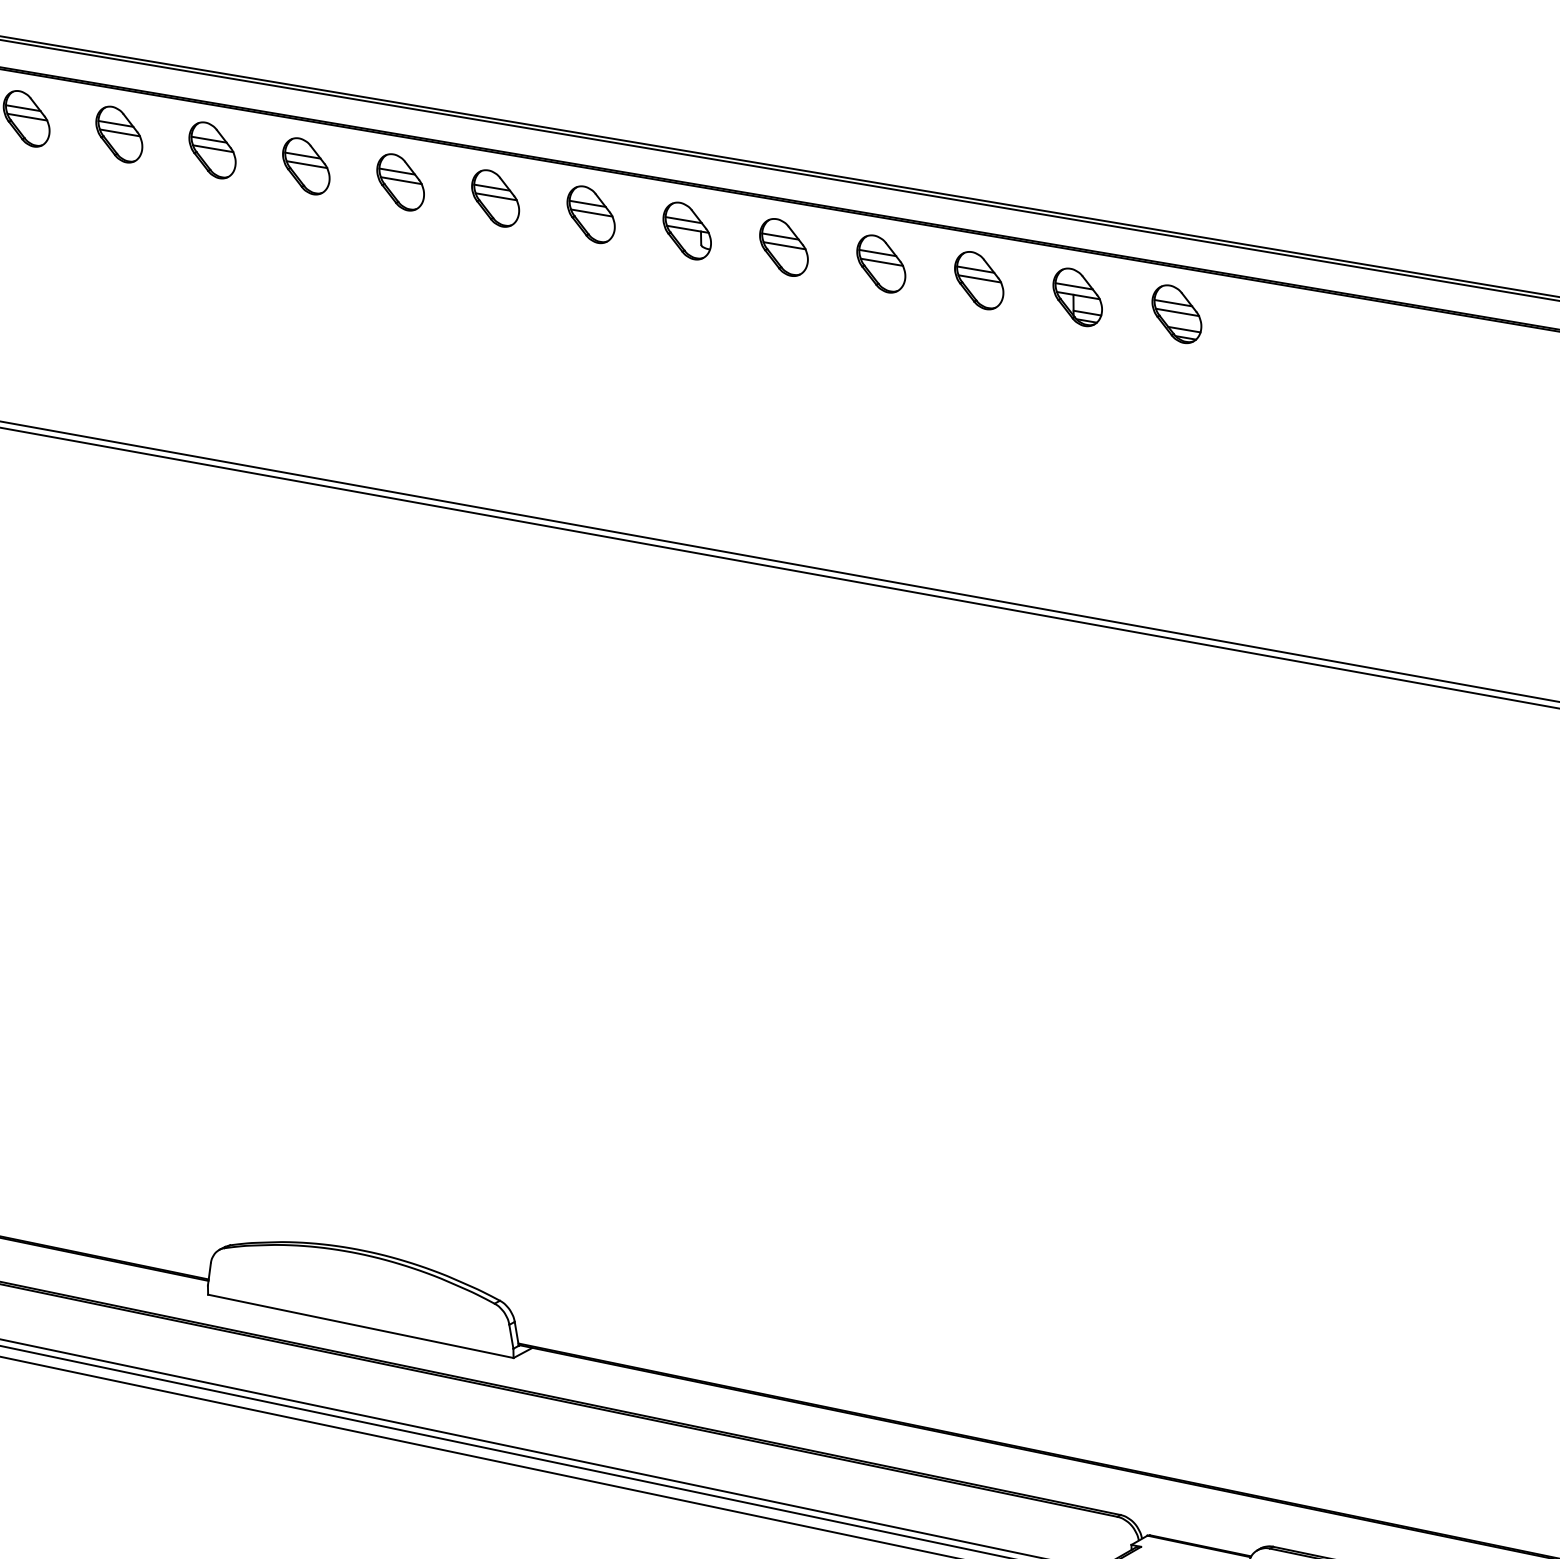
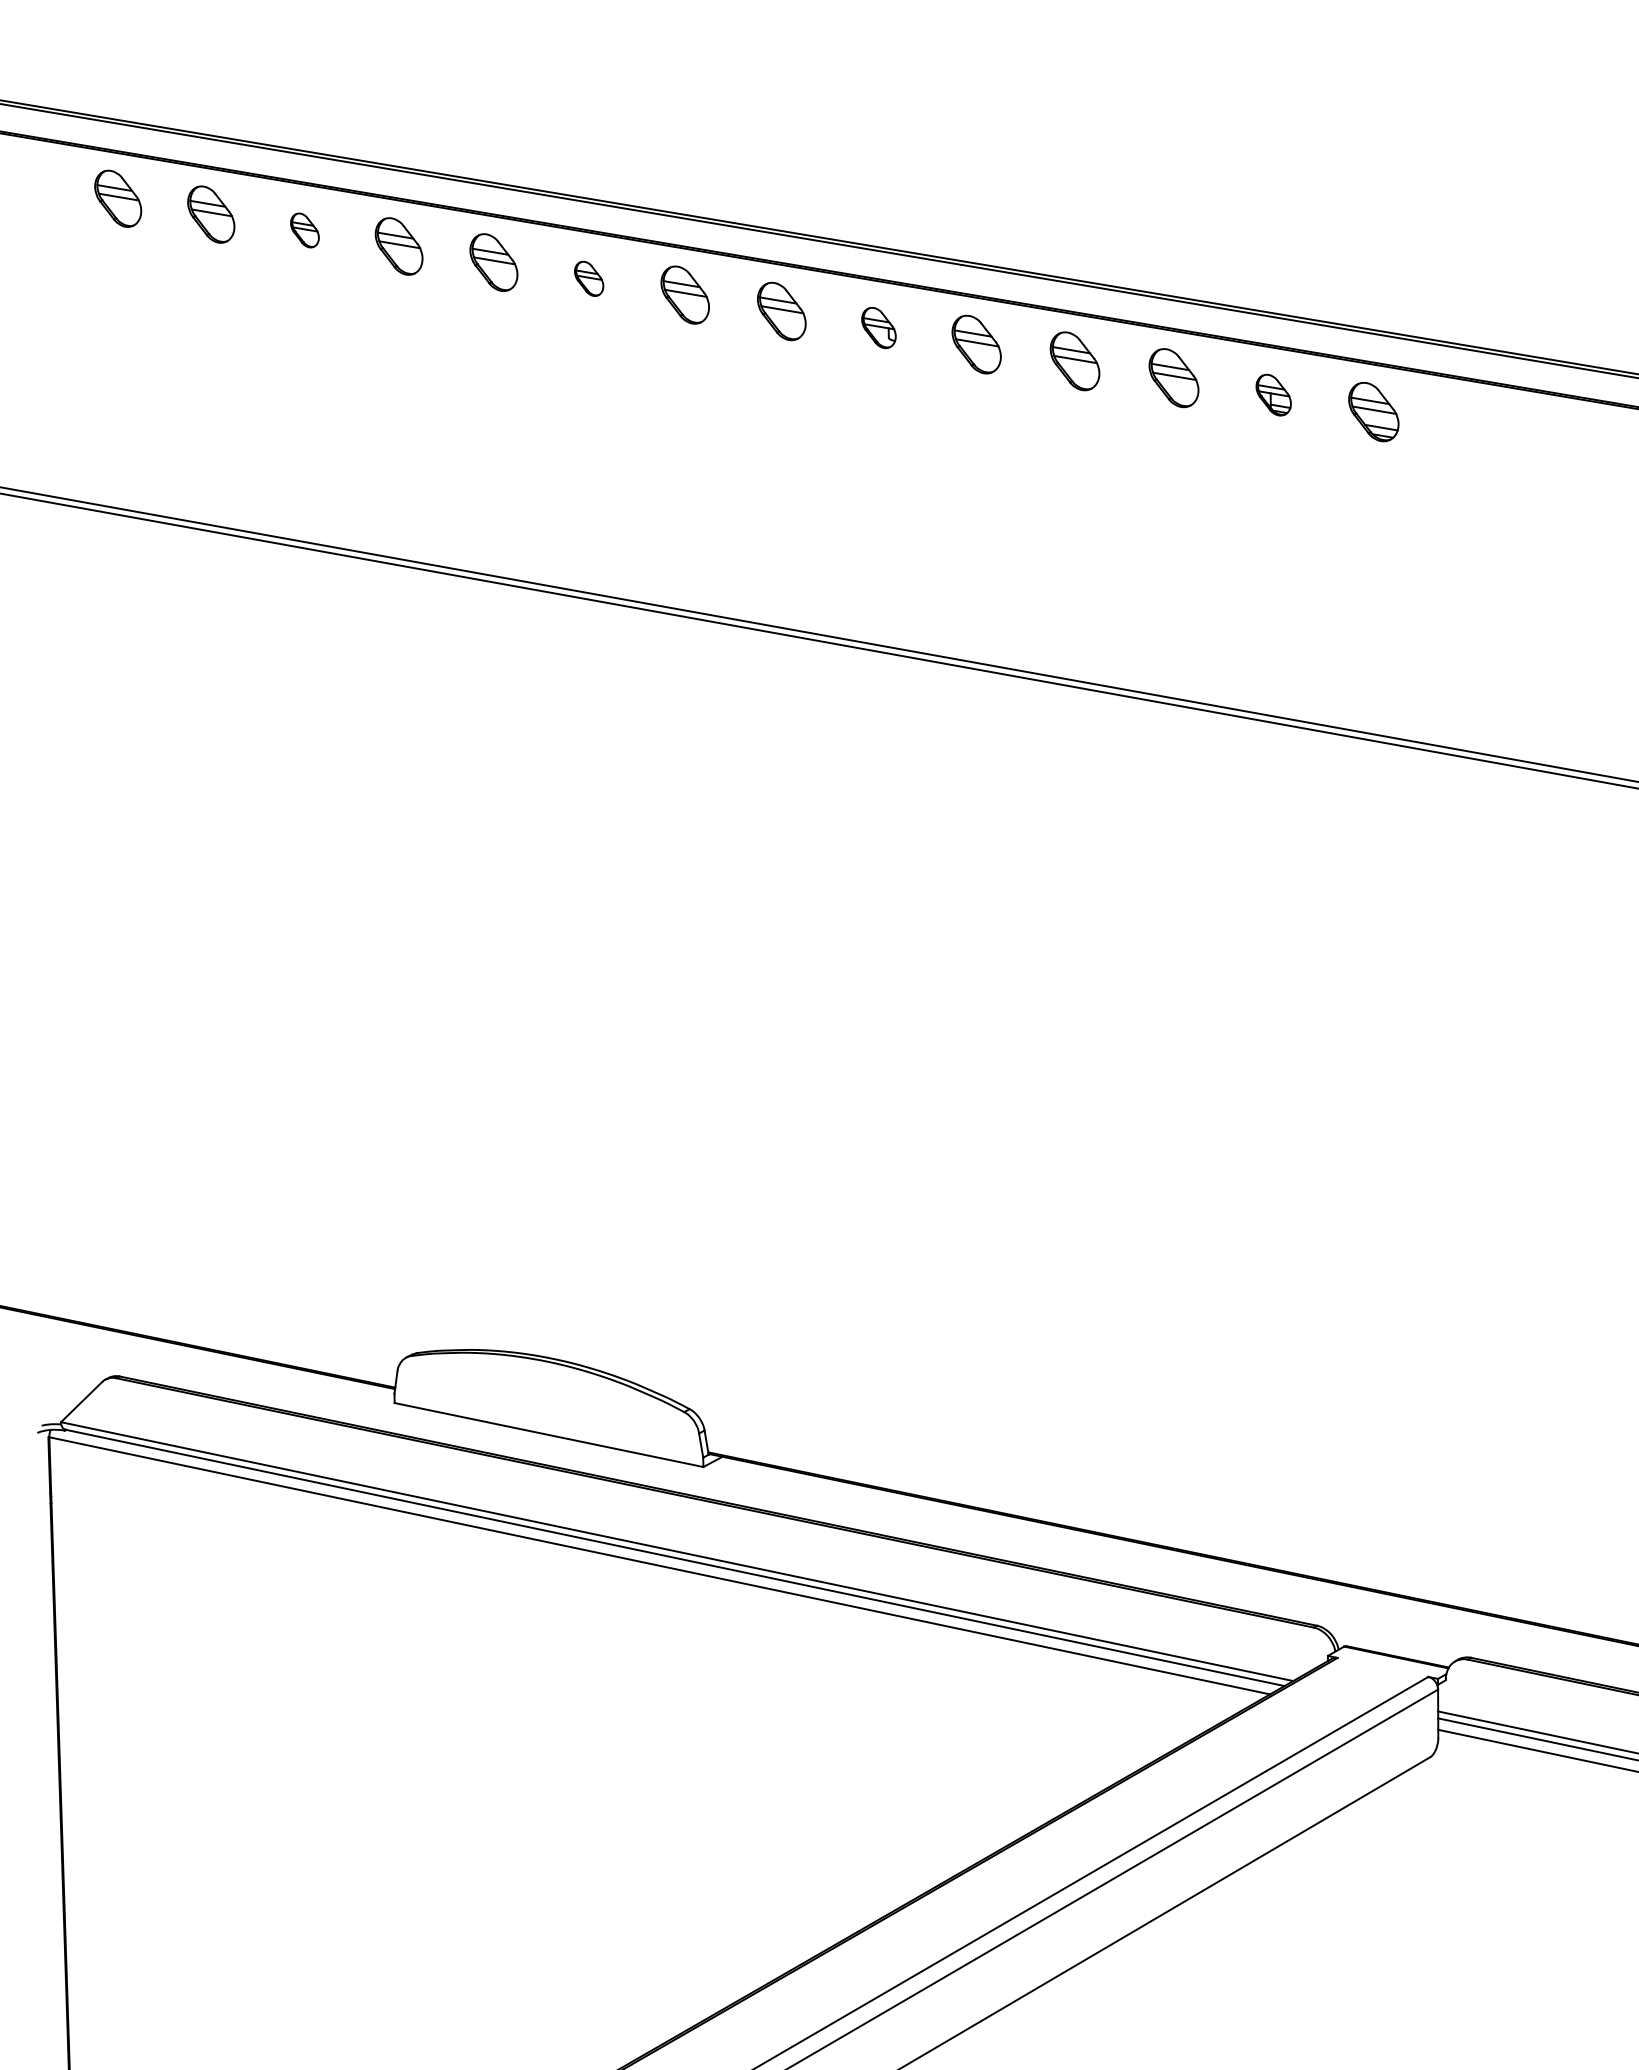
part: (118, 134) -> (304, 230), size x0.6
part: (399, 182) -> (588, 278), size x0.6
part: (686, 230) -> (878, 327), size x0.7
part: (1077, 297) -> (1273, 395), size x0.7

